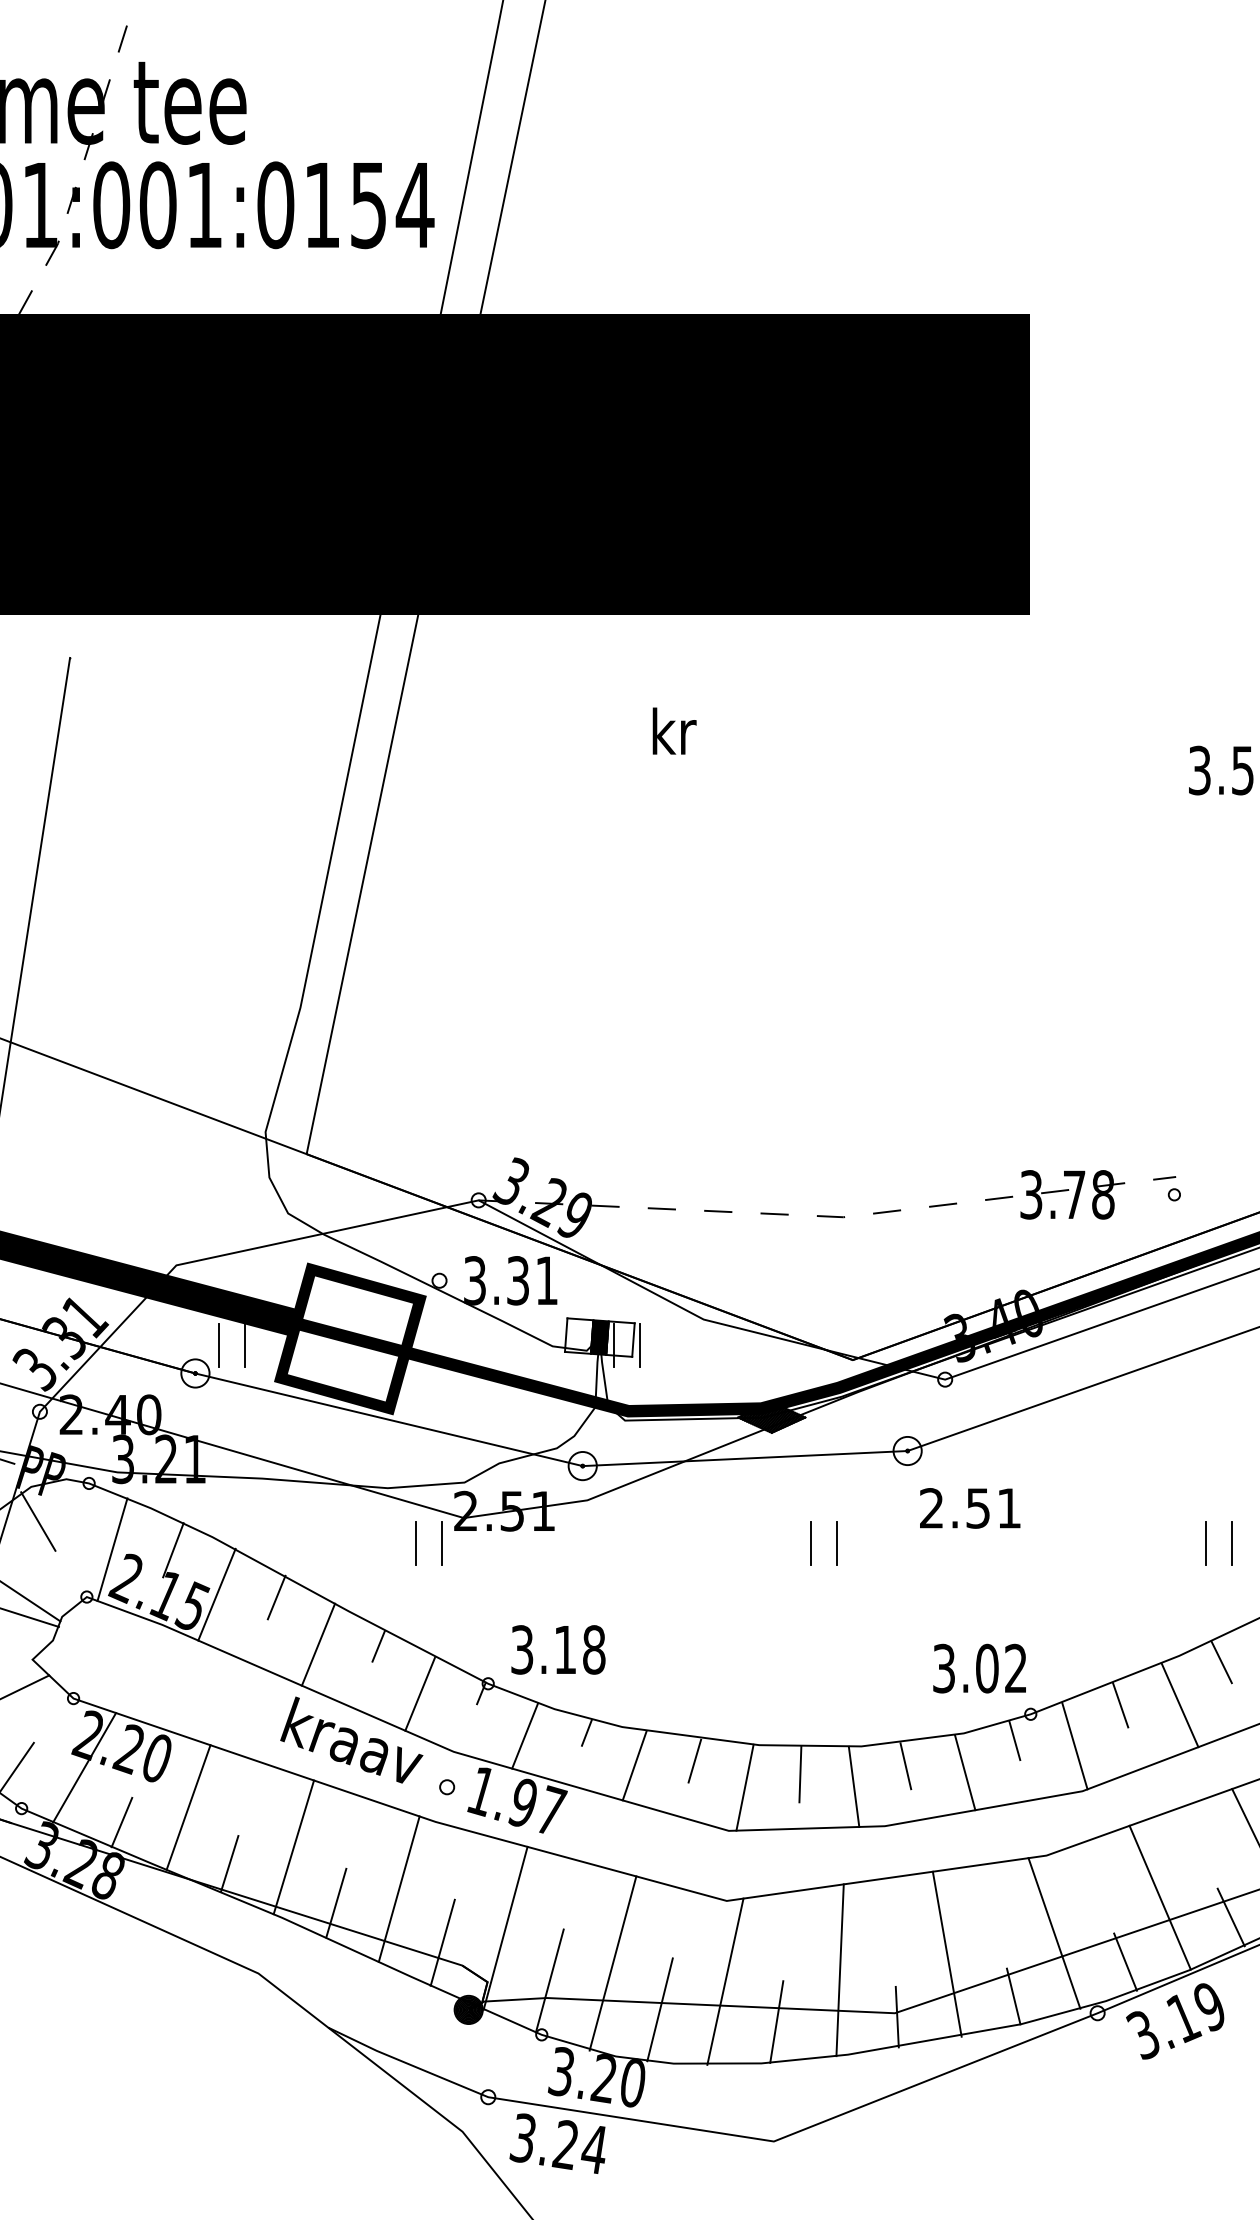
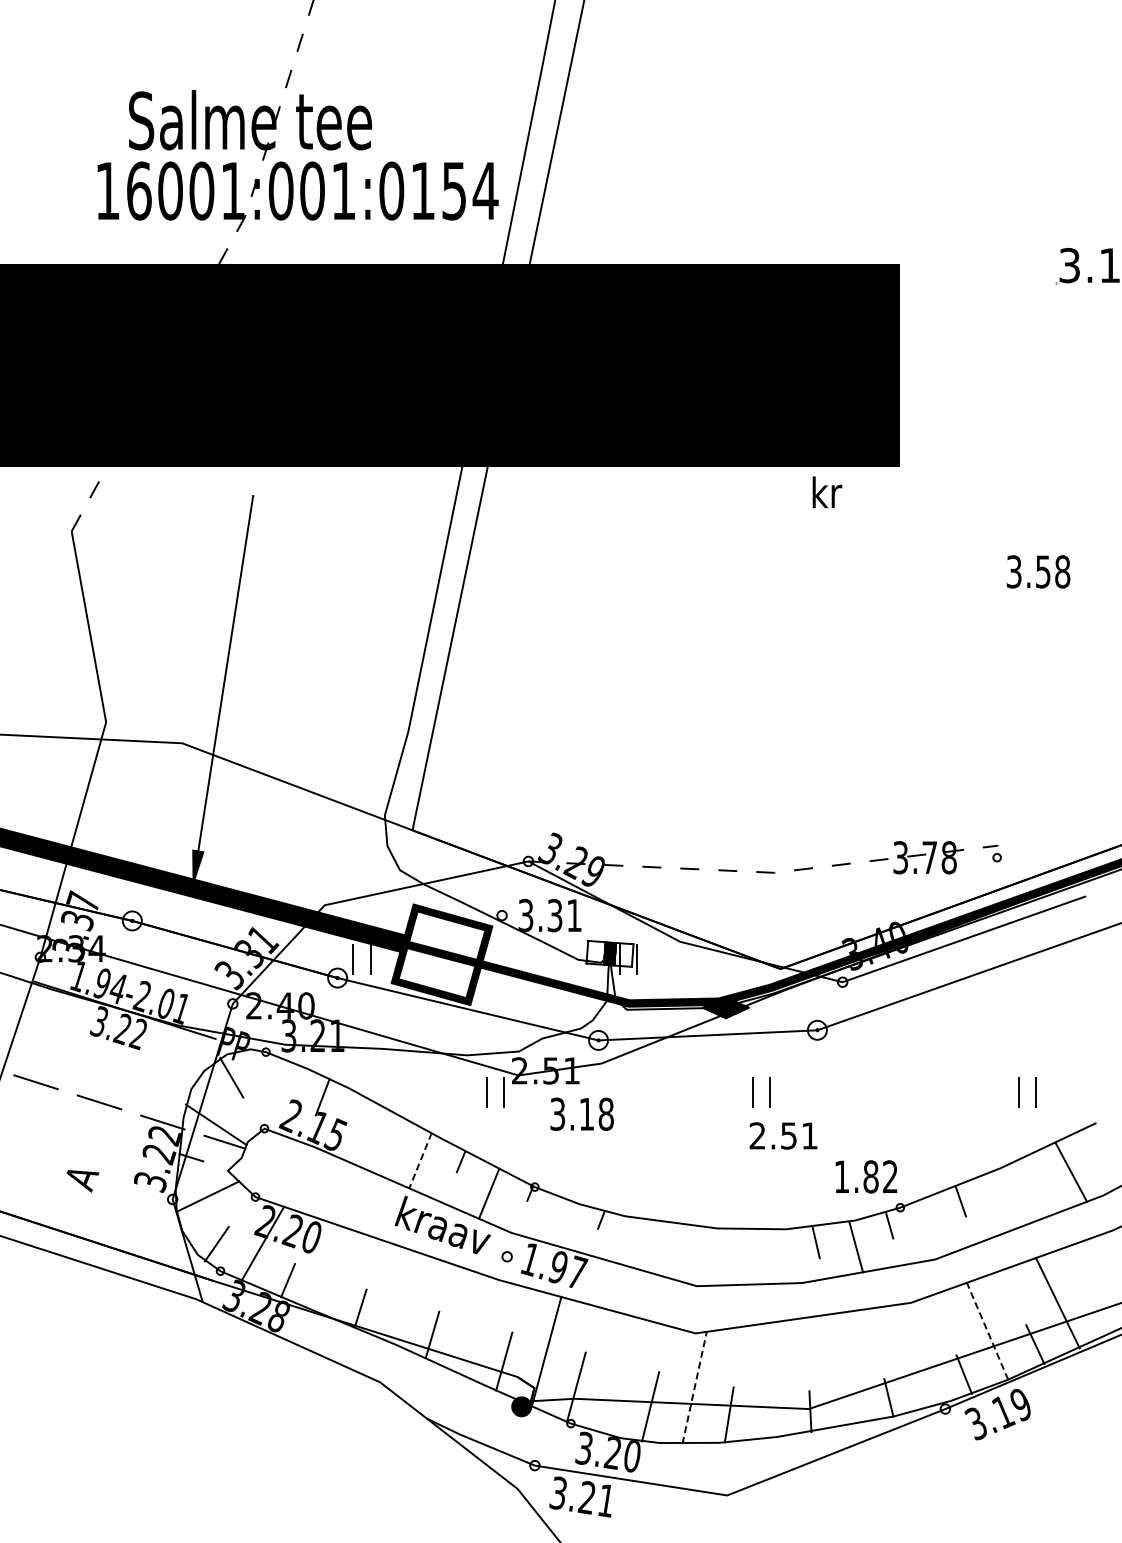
text: (674, 731) -> (827, 492), moved
text: (970, 1507) -> (783, 1135), moved
line: (112, 1549) -> (281, 1096), removed
line: (216, 1593) -> (351, 1126), removed
line: (276, 1596) -> (392, 1128), removed
line: (318, 1644) -> (420, 1160), solid -> dashed
text: (557, 1648) -> (581, 1113), moved
line: (1220, 1662) -> (1028, 1172), removed
text: (965, 1668) -> (856, 1176), 3.02 -> 1.82
line: (1179, 1705) -> (1000, 1201), removed
line: (524, 1736) -> (559, 1222), removed
line: (1074, 1745) -> (929, 1228), removed
line: (694, 1760) -> (673, 1238), removed
line: (634, 1766) -> (633, 1242), removed
line: (799, 1773) -> (744, 1247), removed
line: (852, 1786) -> (780, 1256), removed
line: (744, 1788) -> (707, 1257), removed
line: (187, 1807) -> (332, 1270), removed
line: (293, 1847) -> (403, 1297), removed
line: (398, 1889) -> (474, 1325), removed
line: (1160, 1898) -> (987, 1331), solid -> dashed
line: (1053, 1933) -> (915, 1355), removed
line: (946, 1953) -> (843, 1368), removed
line: (612, 1963) -> (618, 1375), removed
line: (839, 1969) -> (771, 1379), removed
line: (725, 1981) -> (694, 1387), solid -> dashed
text: (593, 2148) -> (605, 1500), 3.24 -> 3.21

